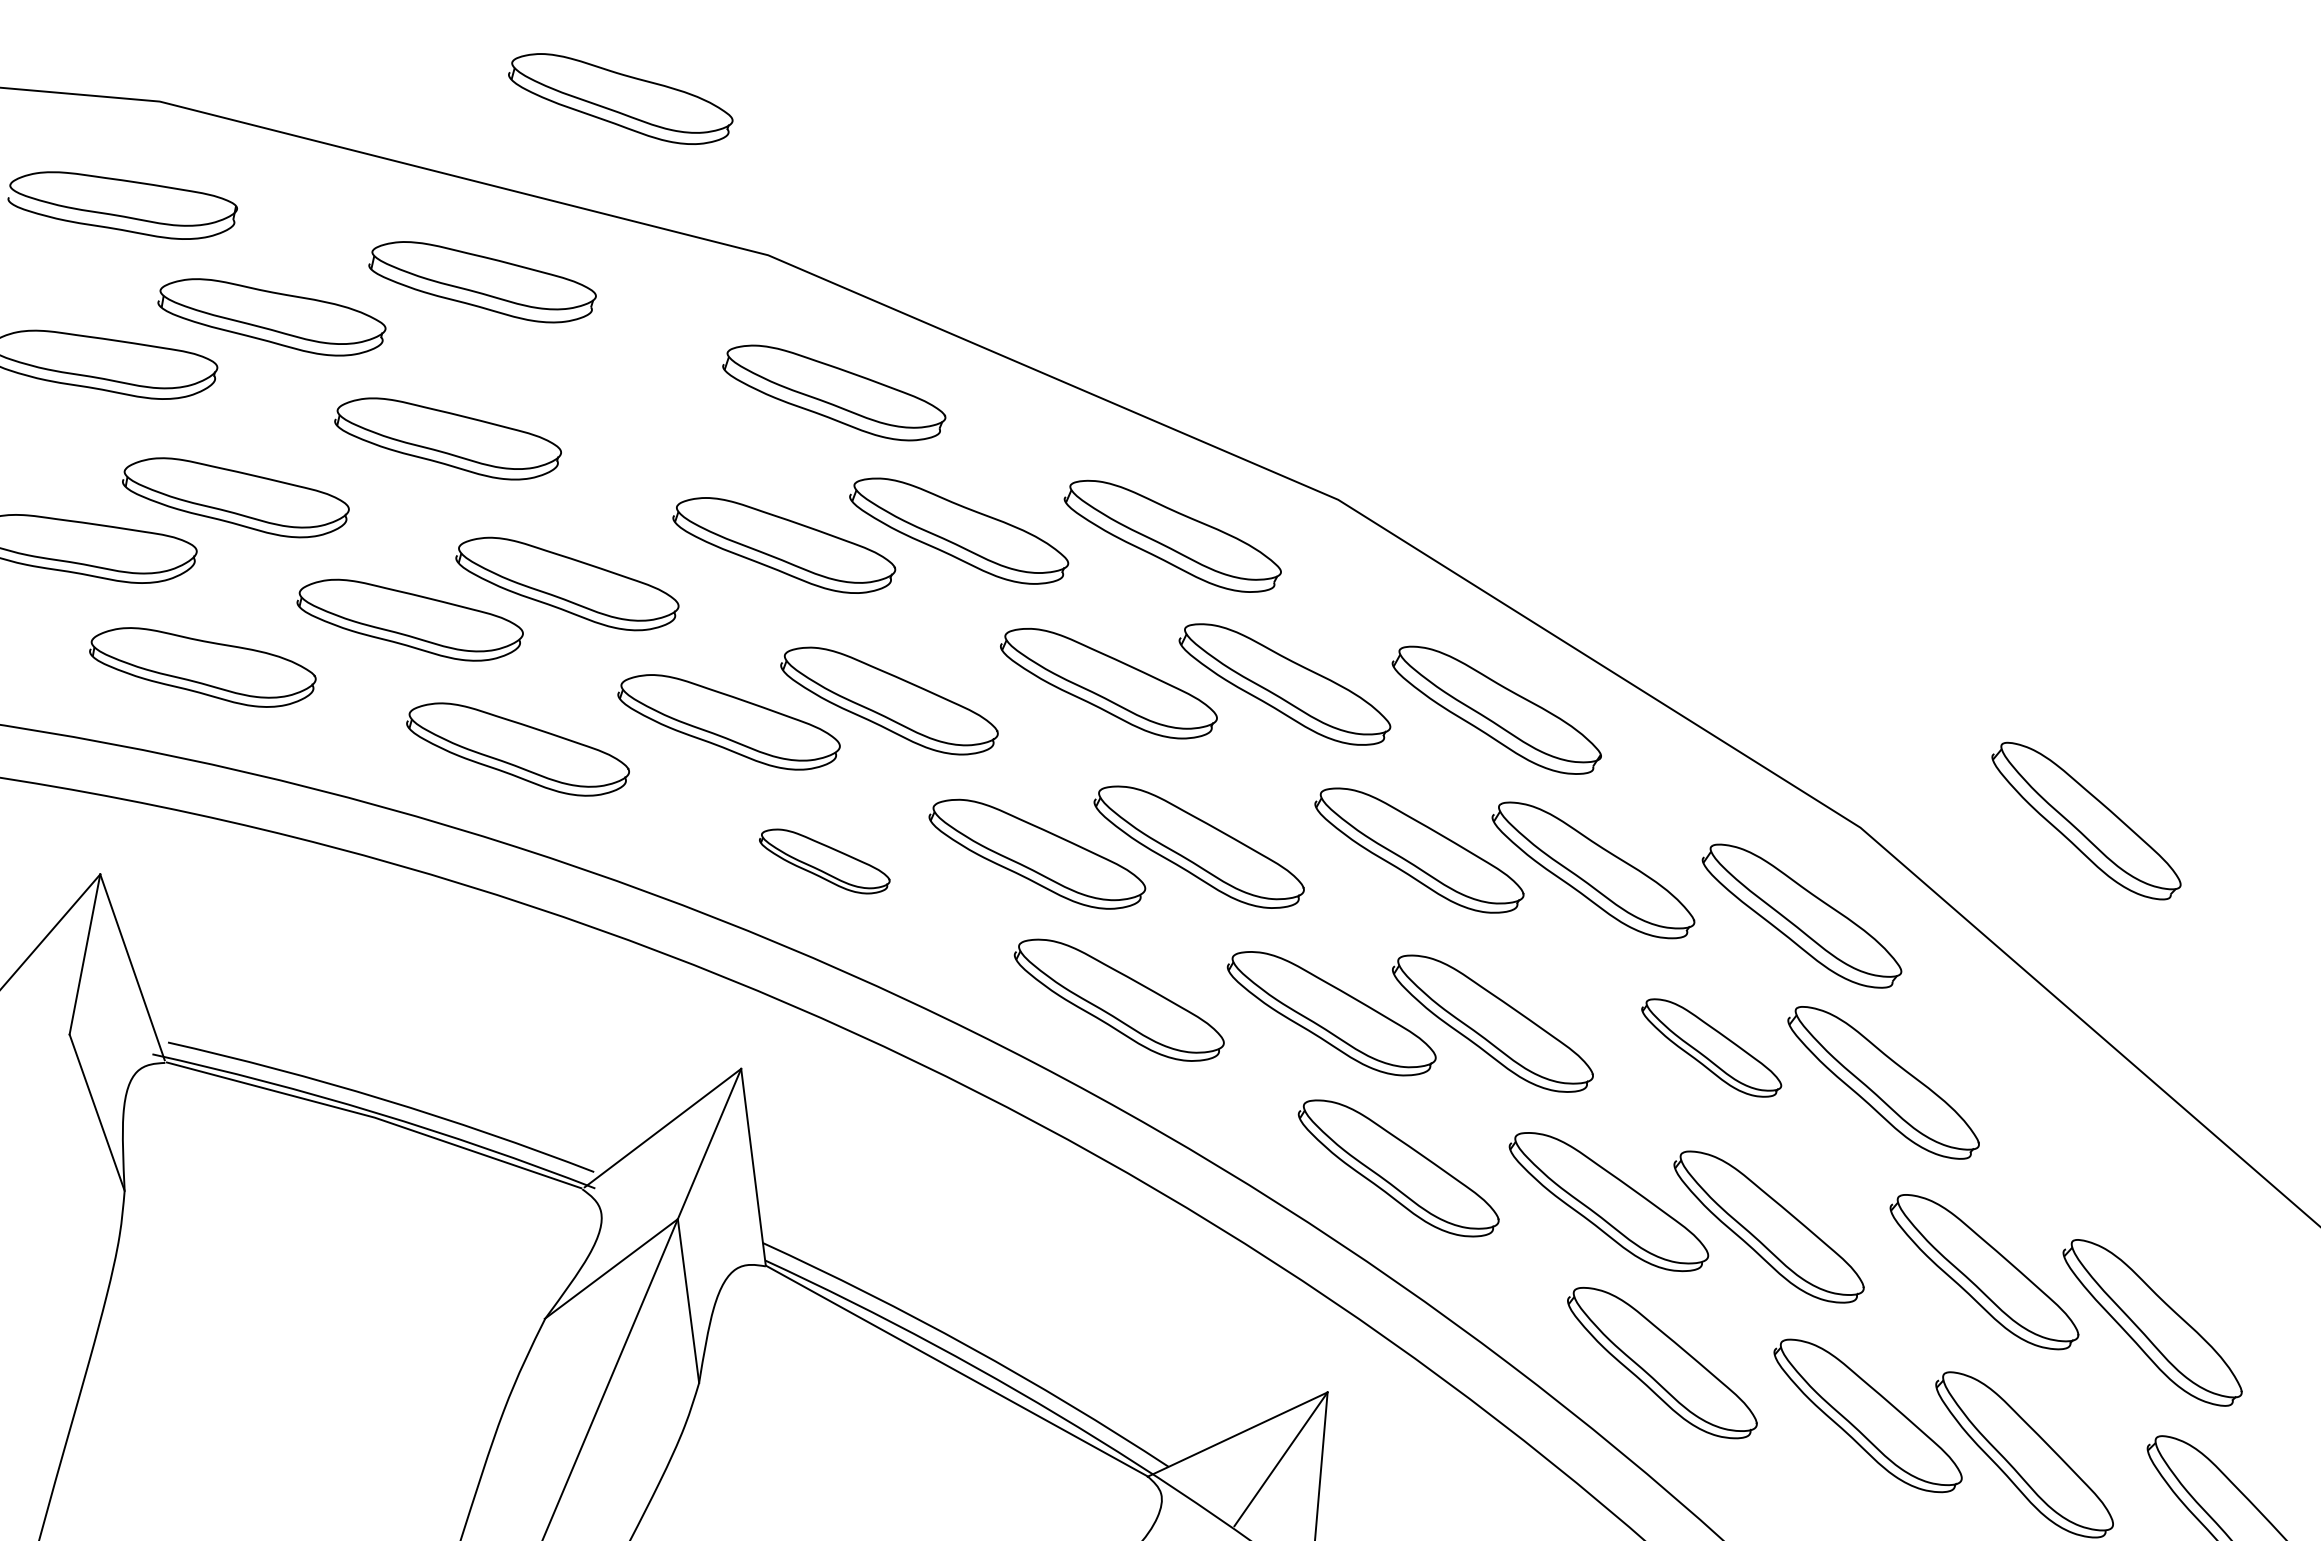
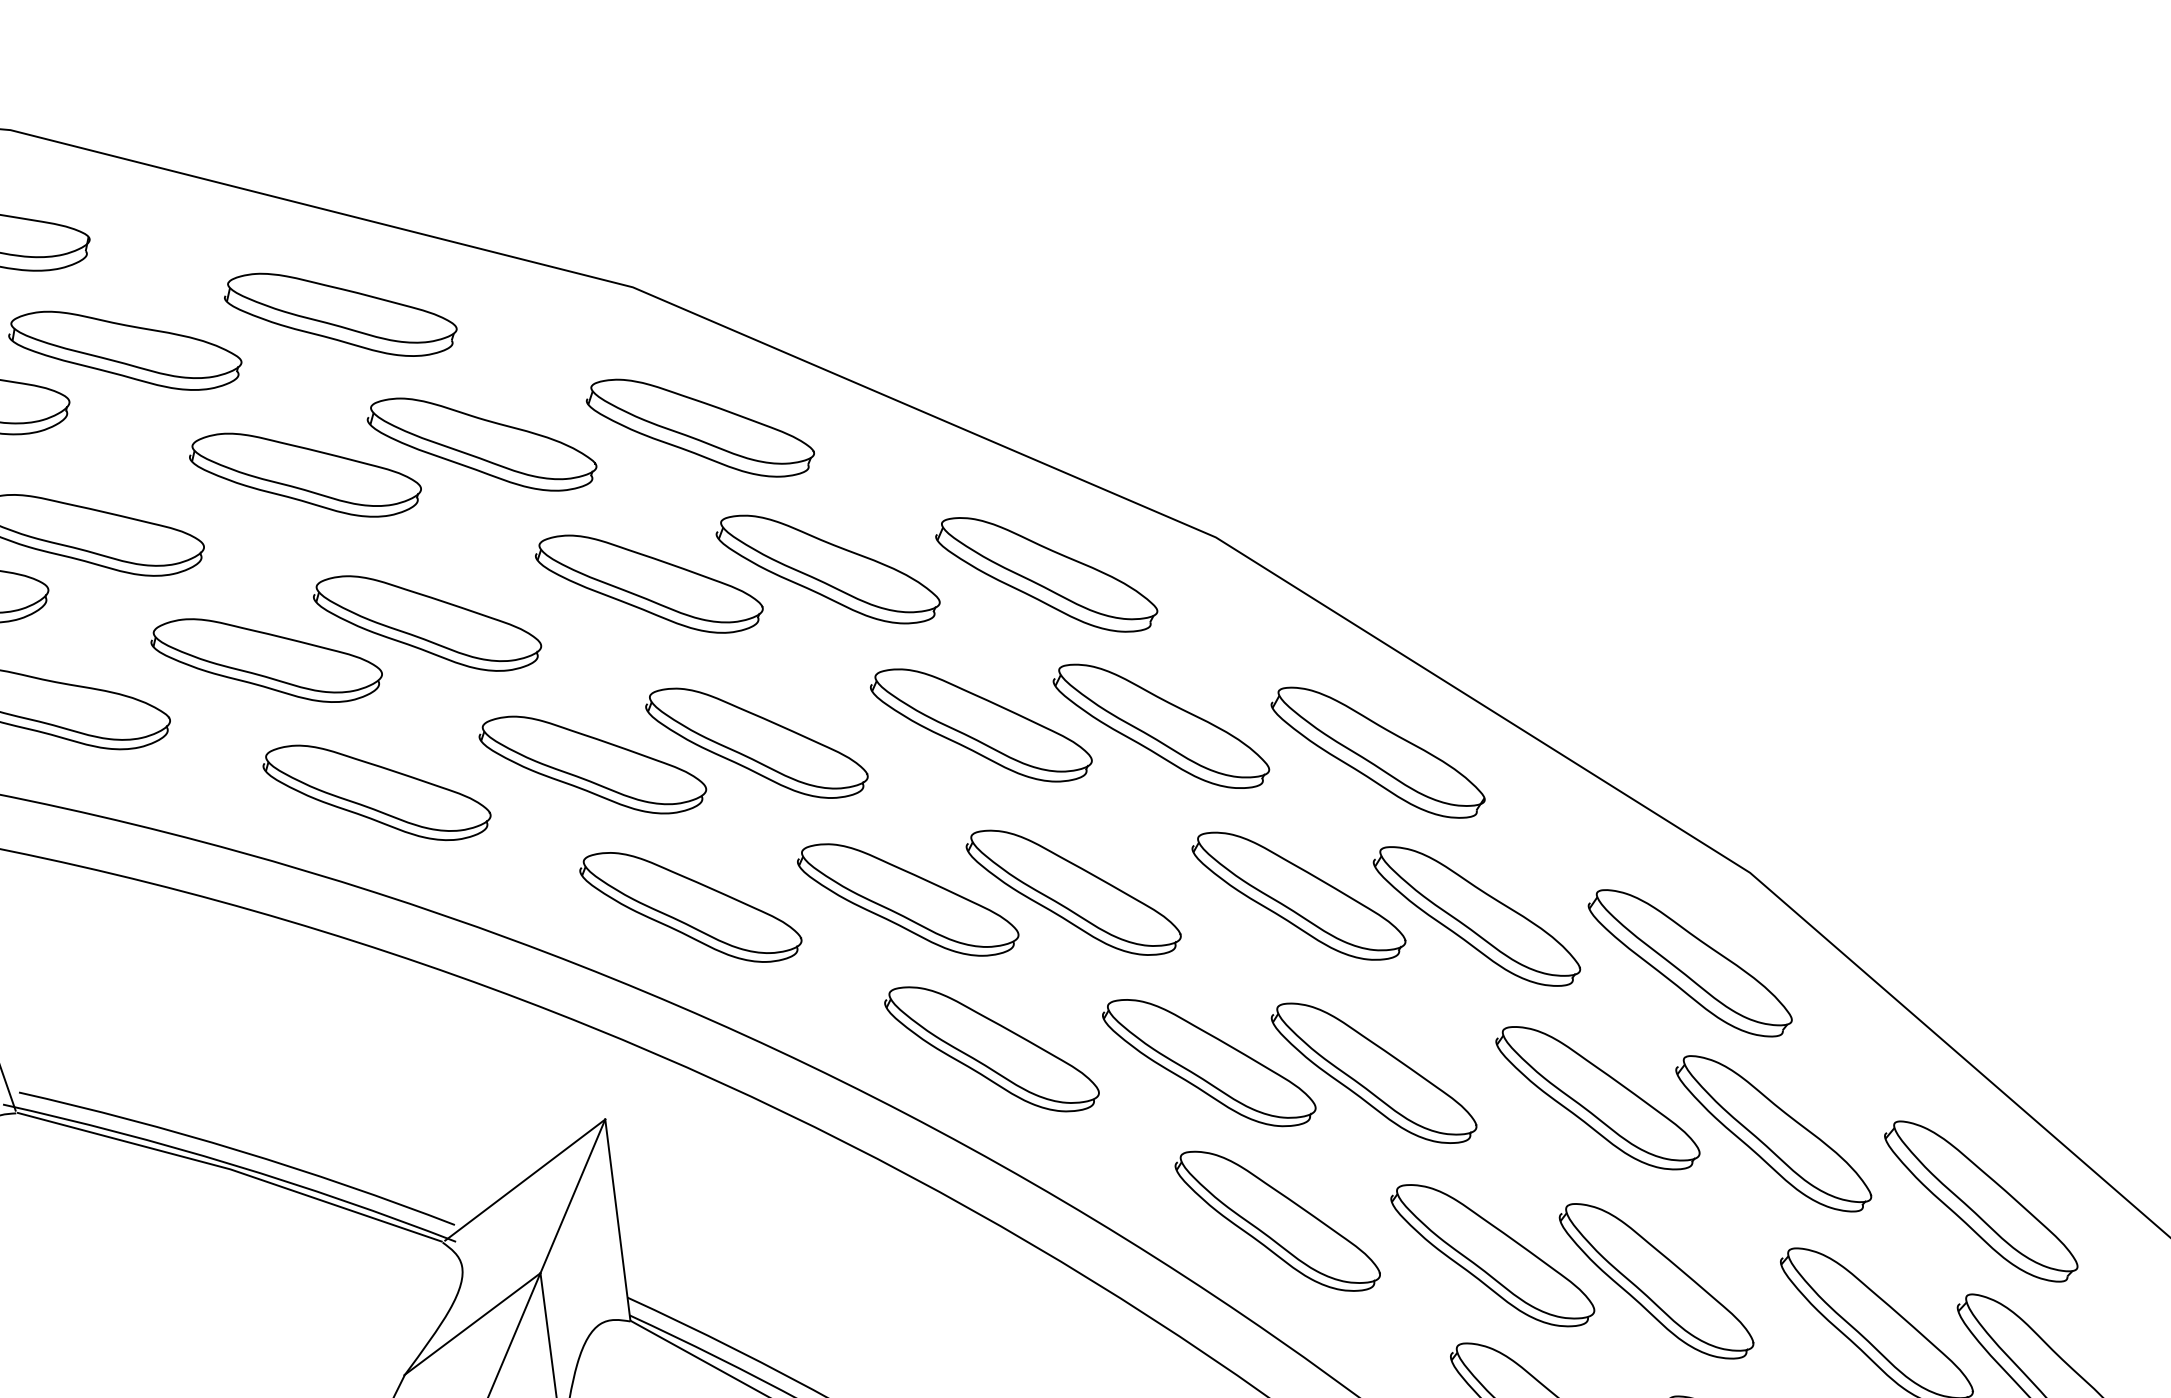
part: (620, 98) -> (481, 444), moved
part: (2086, 820) -> (1981, 1200), moved
part: (824, 861) -> (690, 907), size x1.67
part: (1711, 1047) -> (1597, 1097), size x1.43

